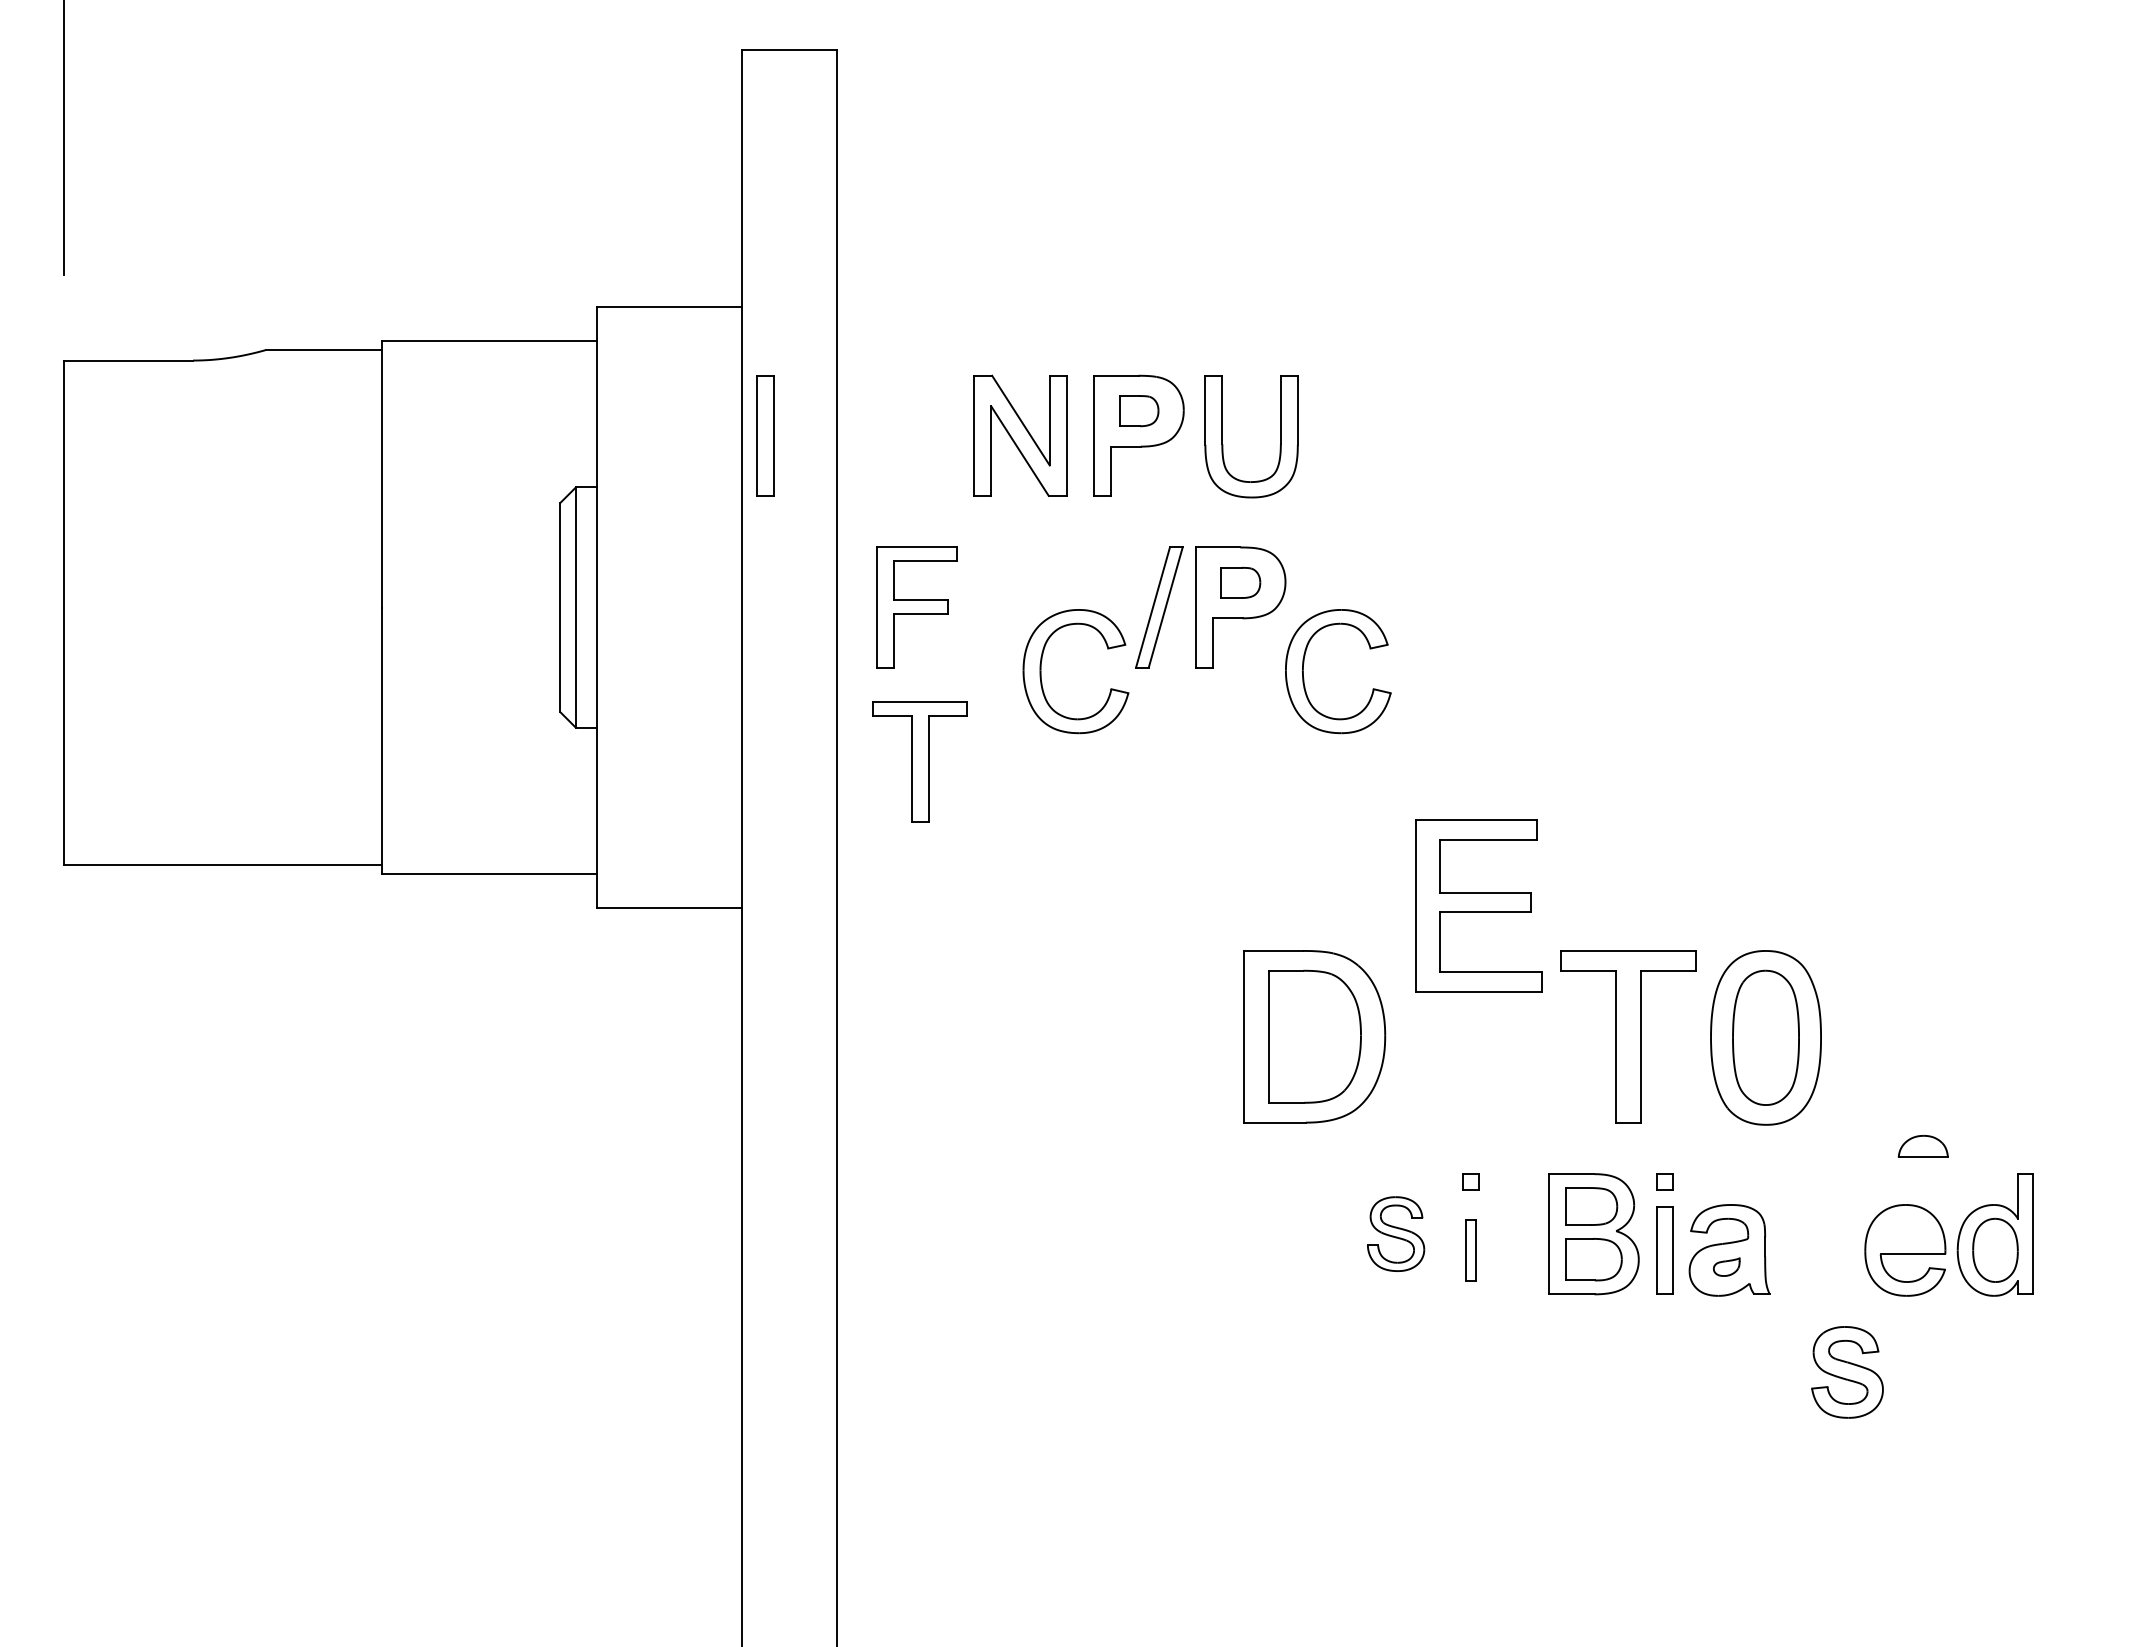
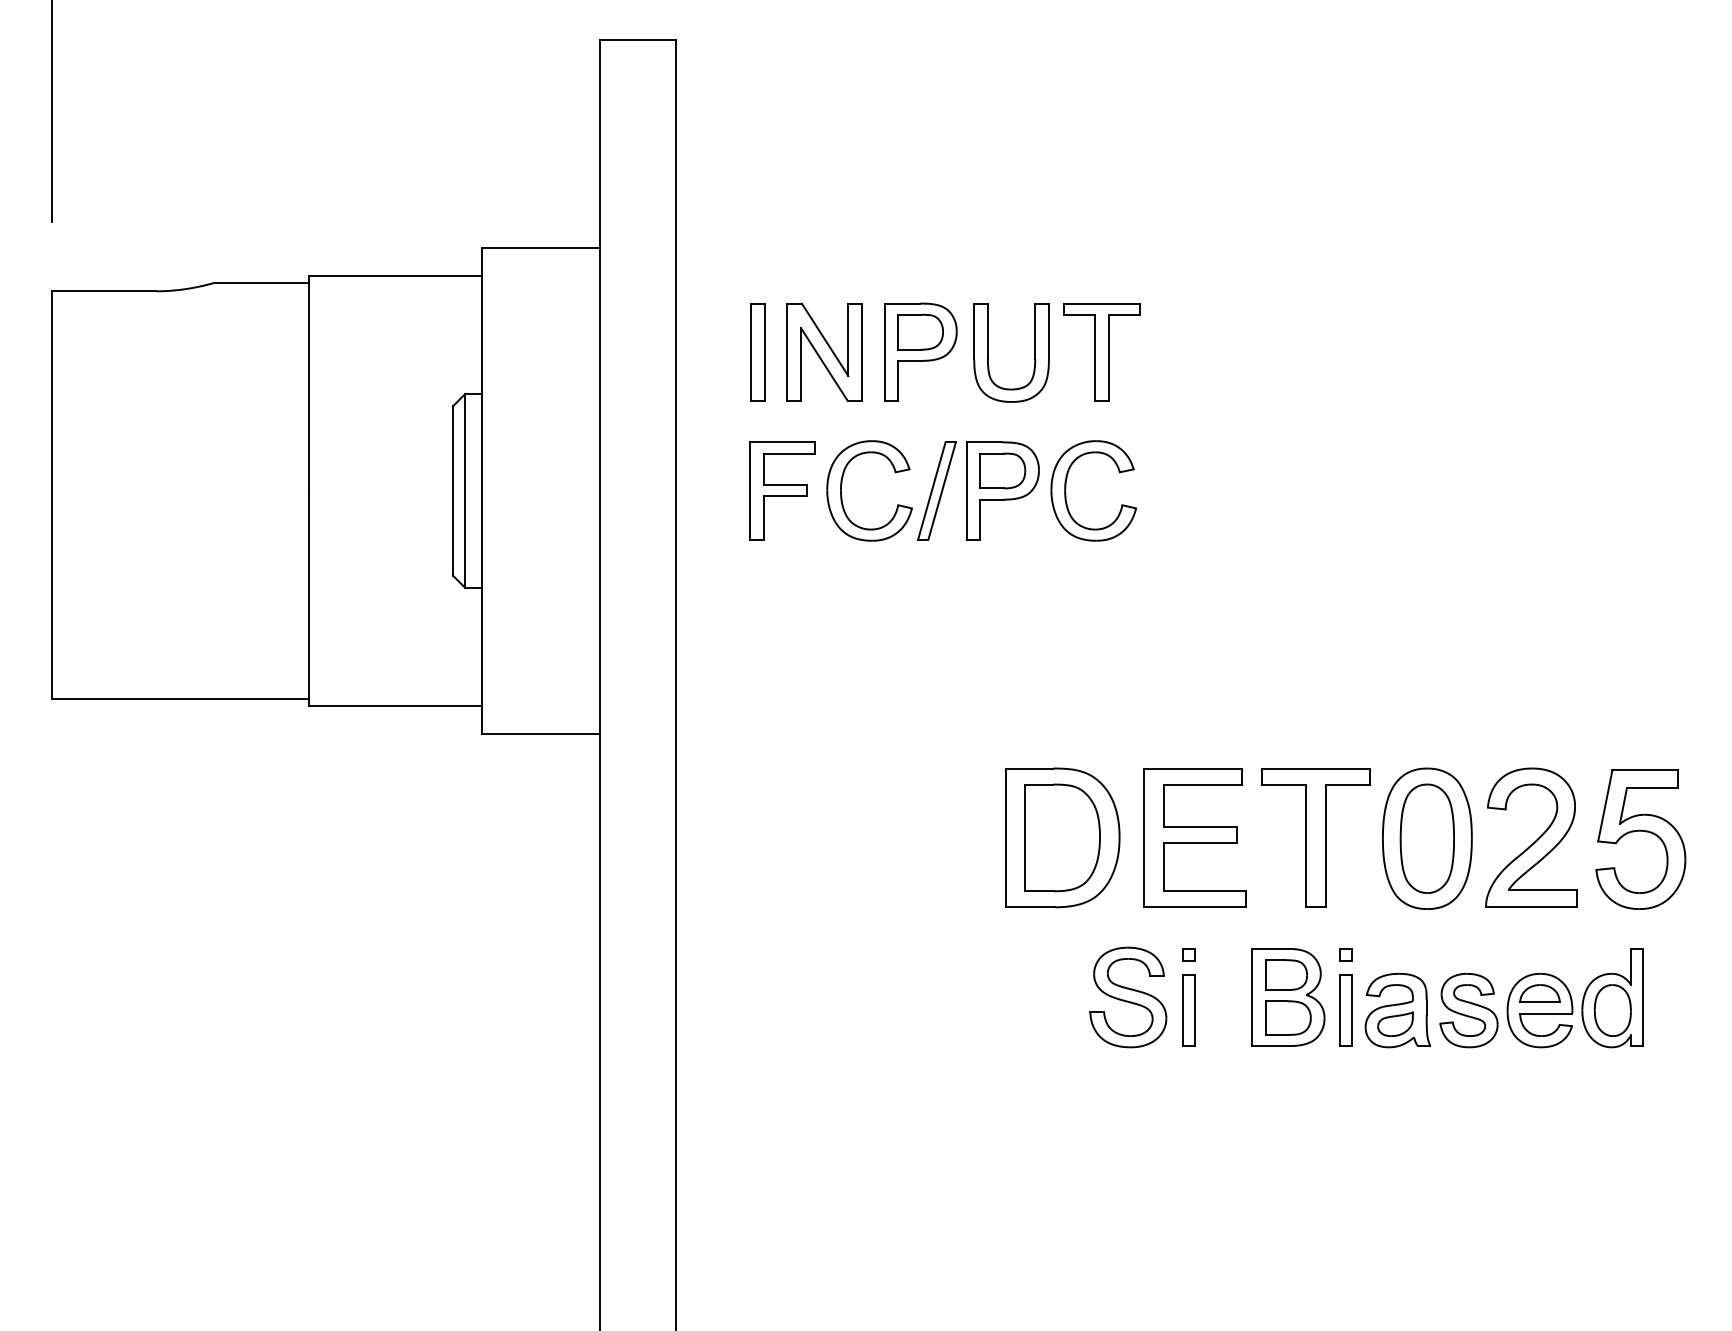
part: (1138, 410) -> (920, 331), size x1.43
part: (765, 435) -> (758, 351), moved
part: (1240, 582) -> (1002, 470), size x1.43
part: (916, 607) -> (781, 490), moved
part: (1041, 671) -> (841, 490), moved
part: (1304, 678) -> (1066, 496), moved
part: (919, 761) -> (1101, 351), moved
part: (1478, 905) -> (1194, 837), moved
part: (2033, 1029) -> (1643, 832), added
part: (1899, 1040) -> (1535, 840), added
part: (1922, 1146) -> (1539, 993), moved
part: (1395, 1233) -> (1127, 996), size x1.67
part: (1470, 1250) -> (1188, 1010), size x1.43
part: (1726, 1266) -> (1395, 1023), size x1.67
part: (1847, 1372) -> (1468, 1010), moved

